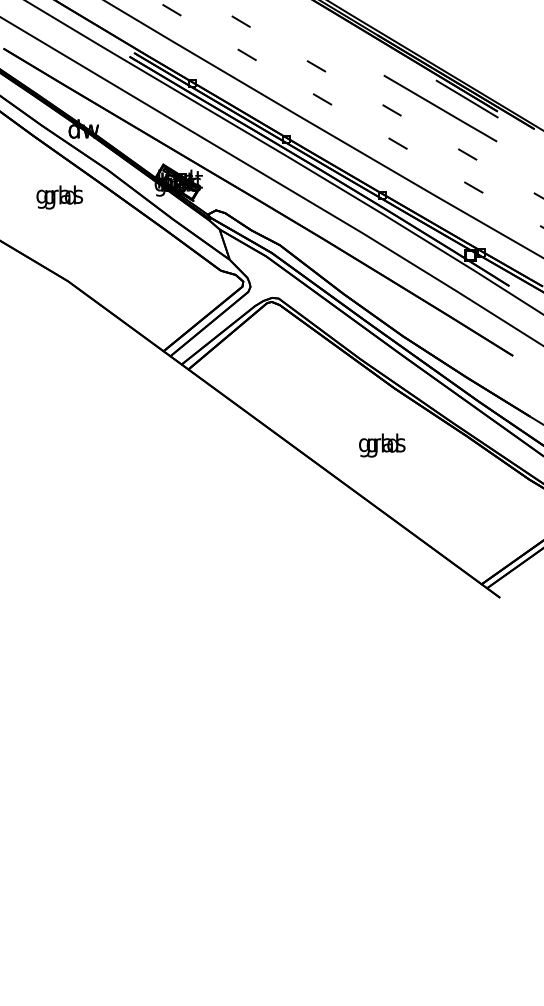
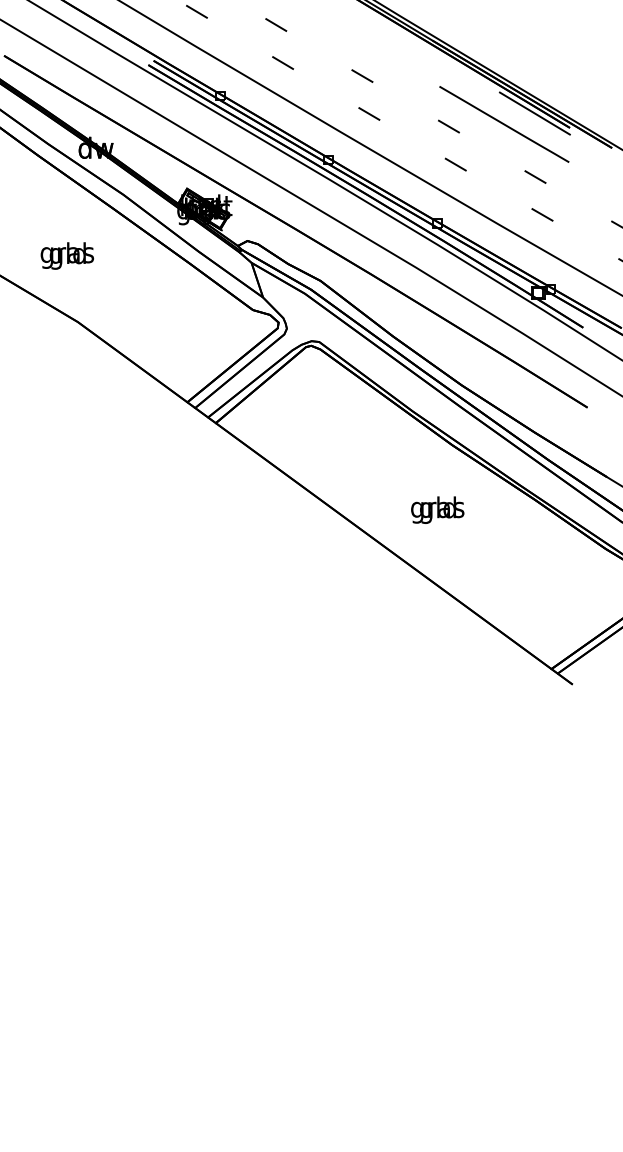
text: (59, 197) -> (67, 256), moved

